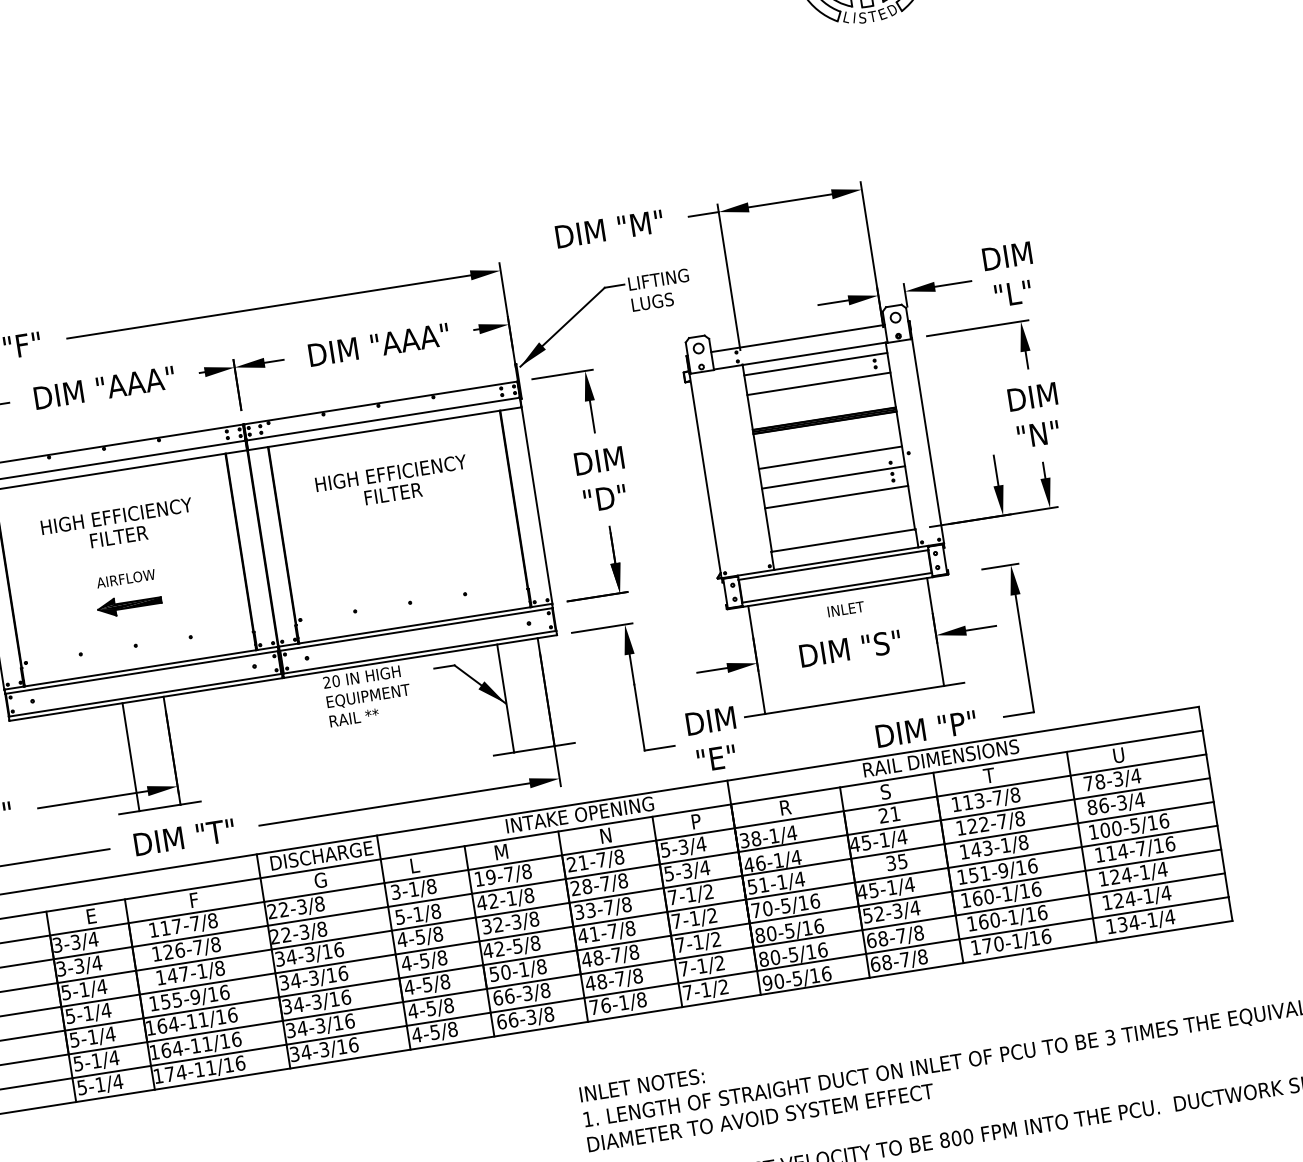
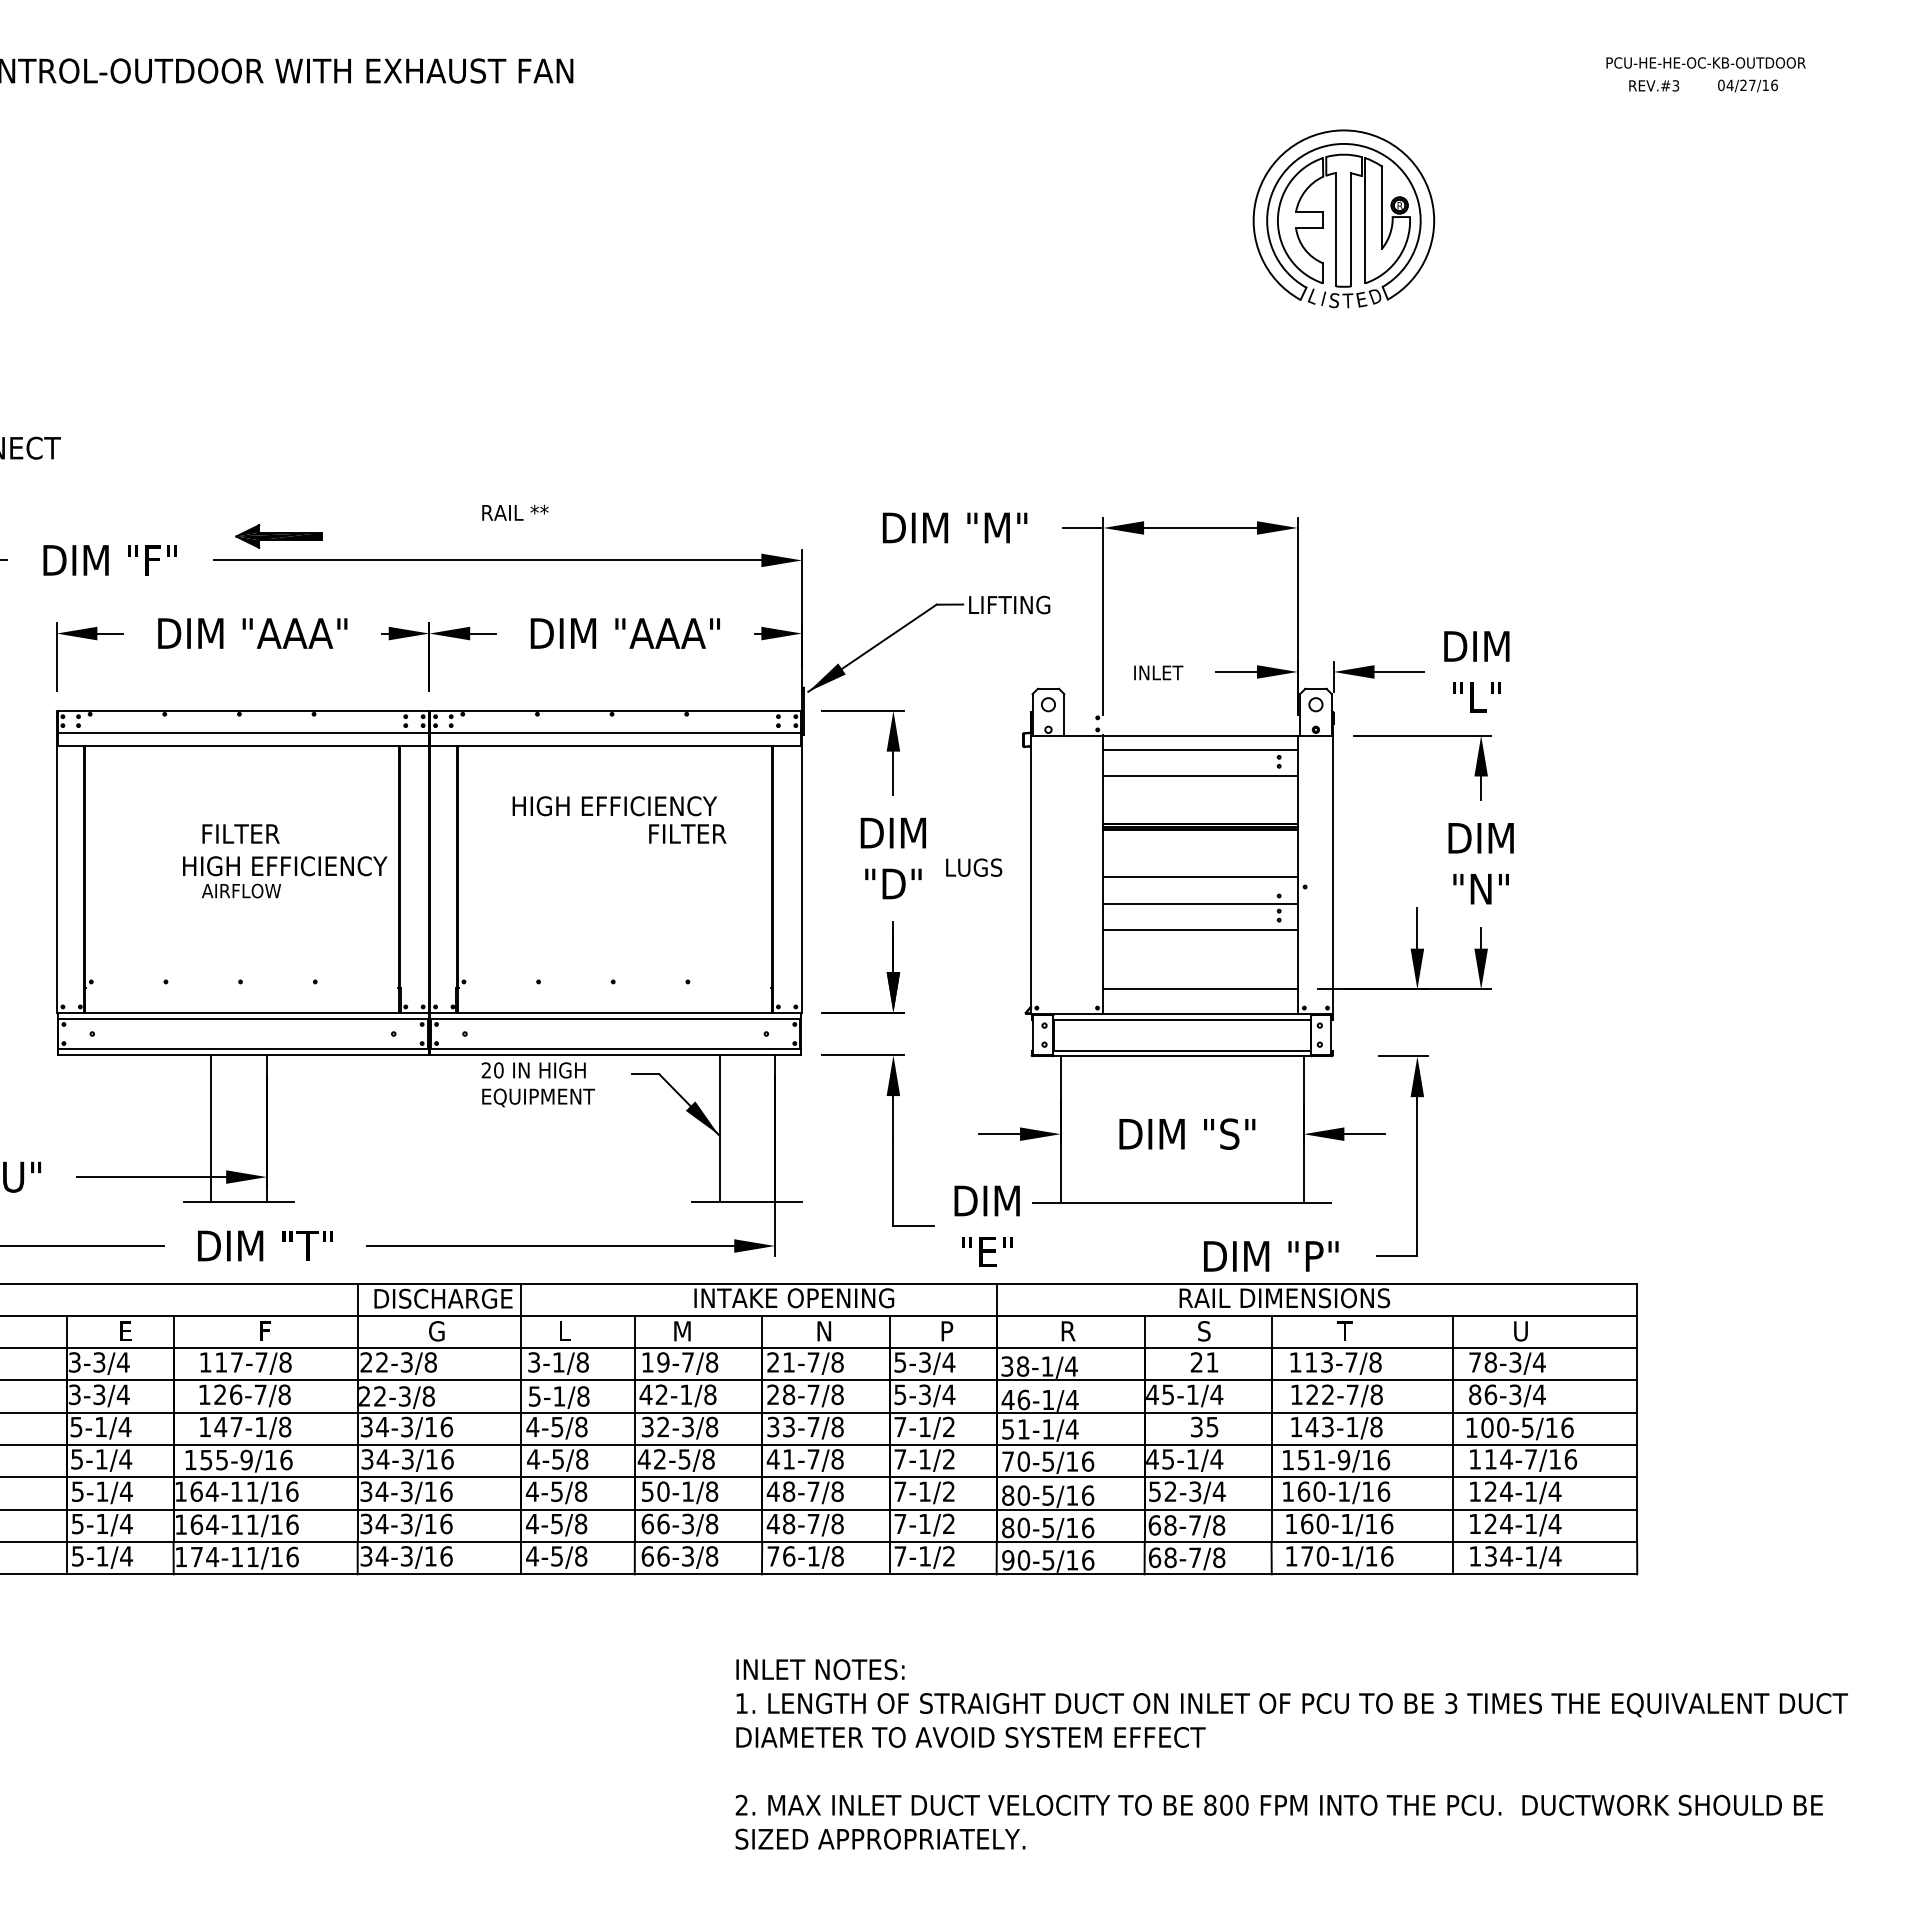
text: (652, 301) -> (974, 867), moved
line: (798, 338) -> (1182, 712), removed
text: (393, 493) -> (687, 833), moved
text: (116, 516) -> (285, 866), moved
part: (129, 604) -> (278, 536), moved
text: (845, 608) -> (1158, 672), moved
text: (354, 717) -> (515, 512), moved

